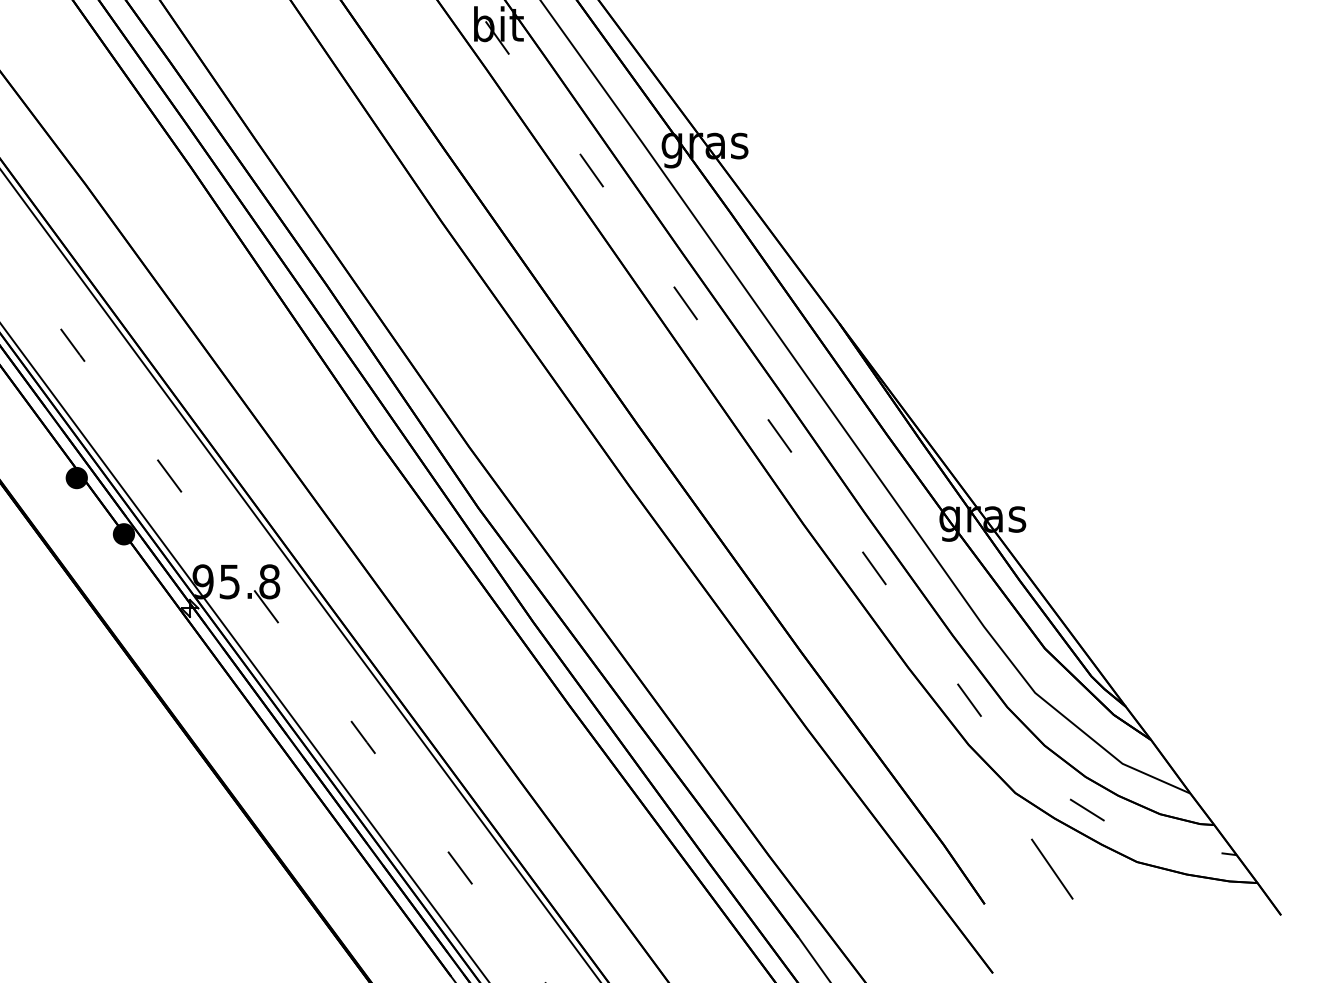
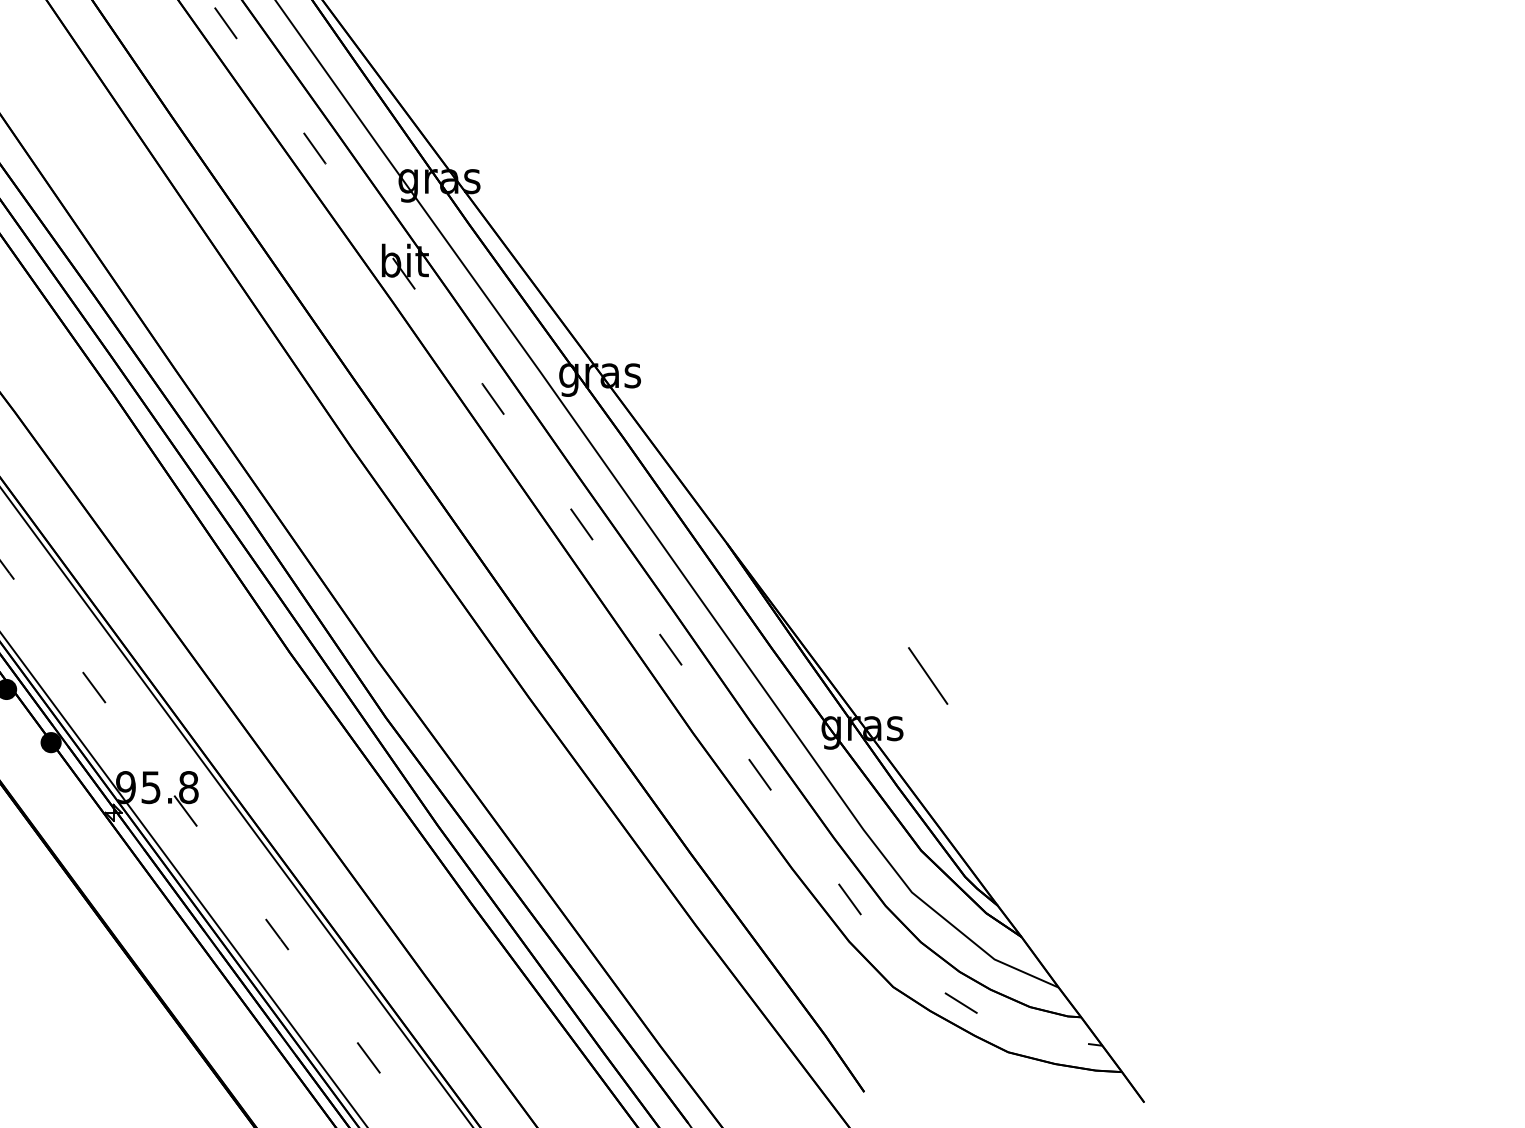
line: (1052, 868) -> (928, 675), moved

